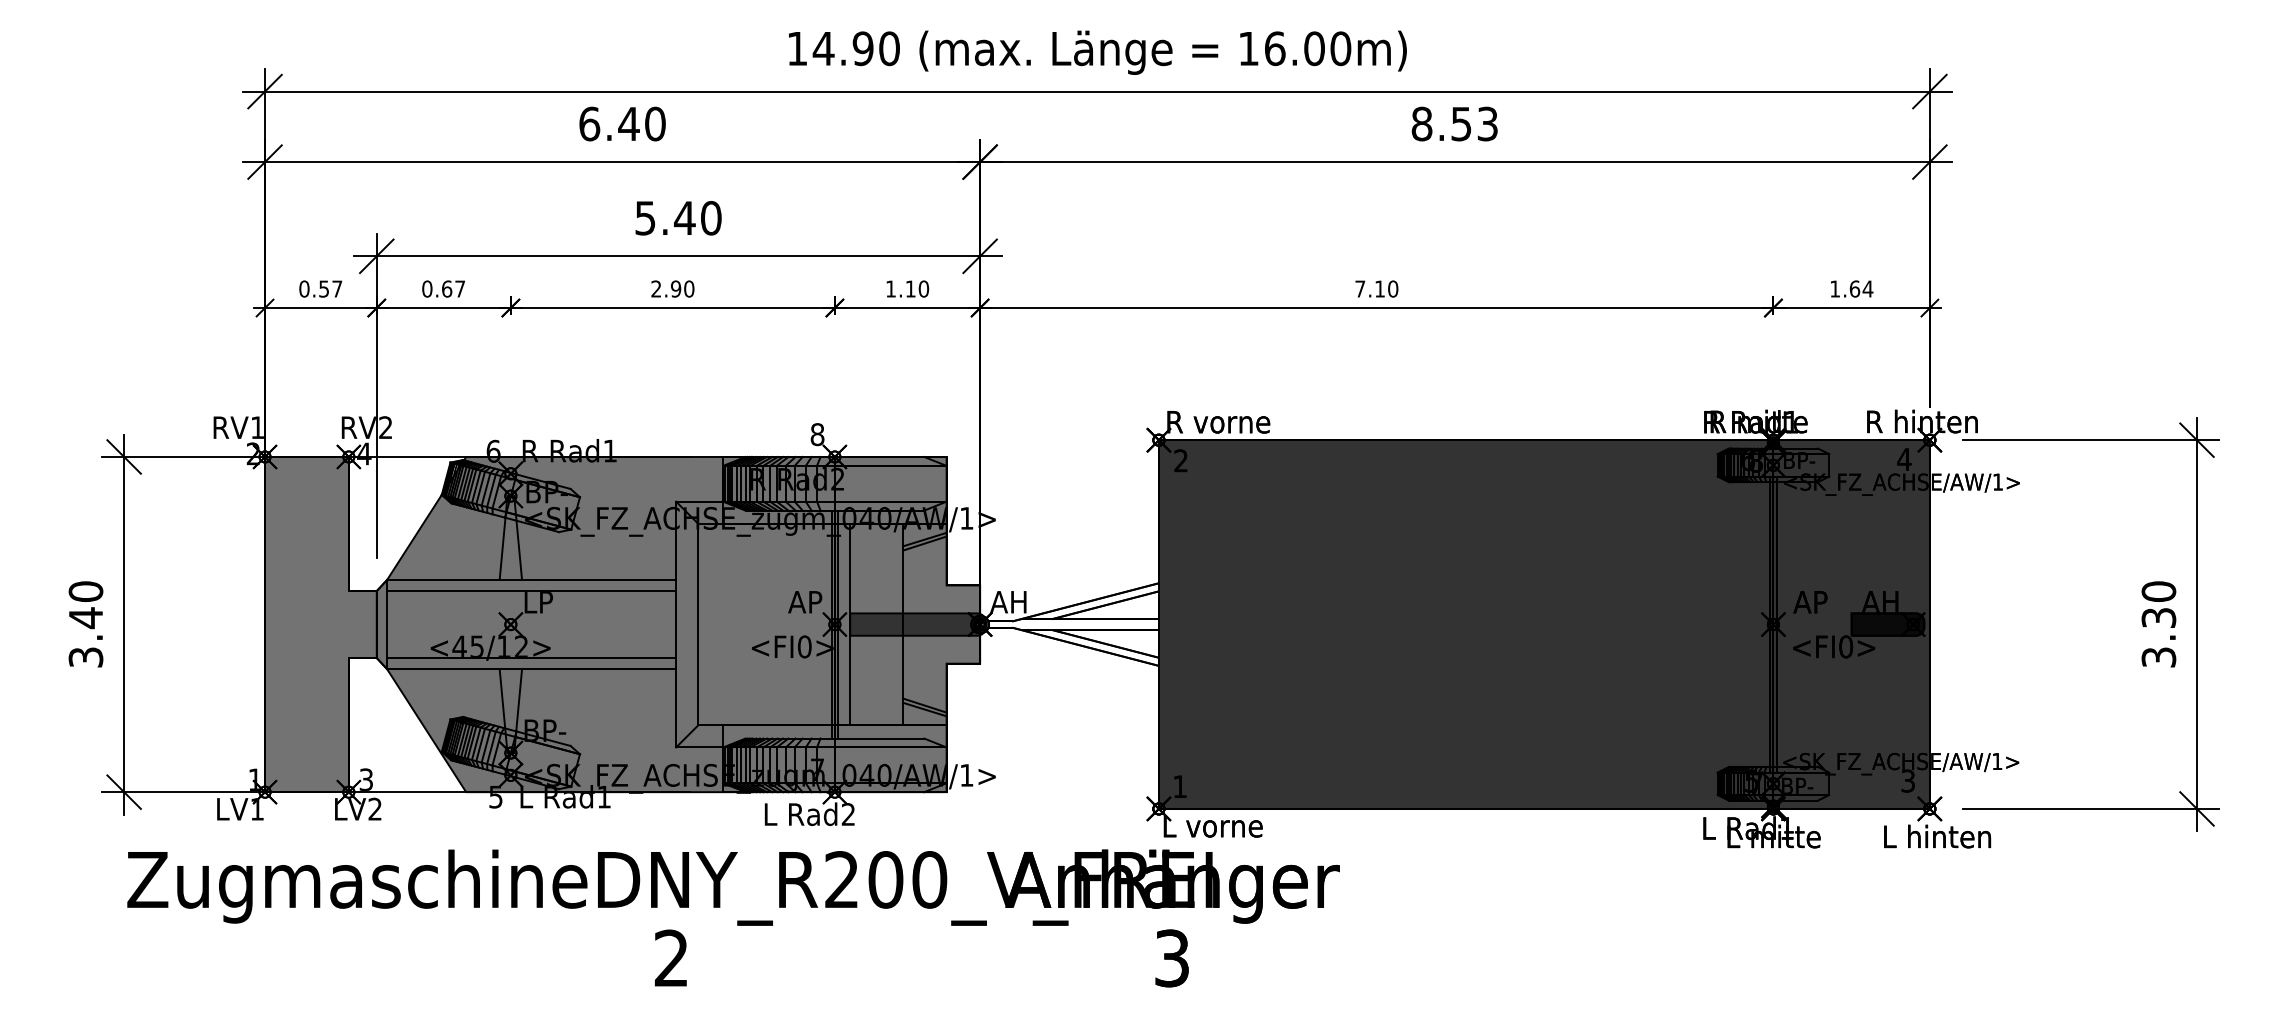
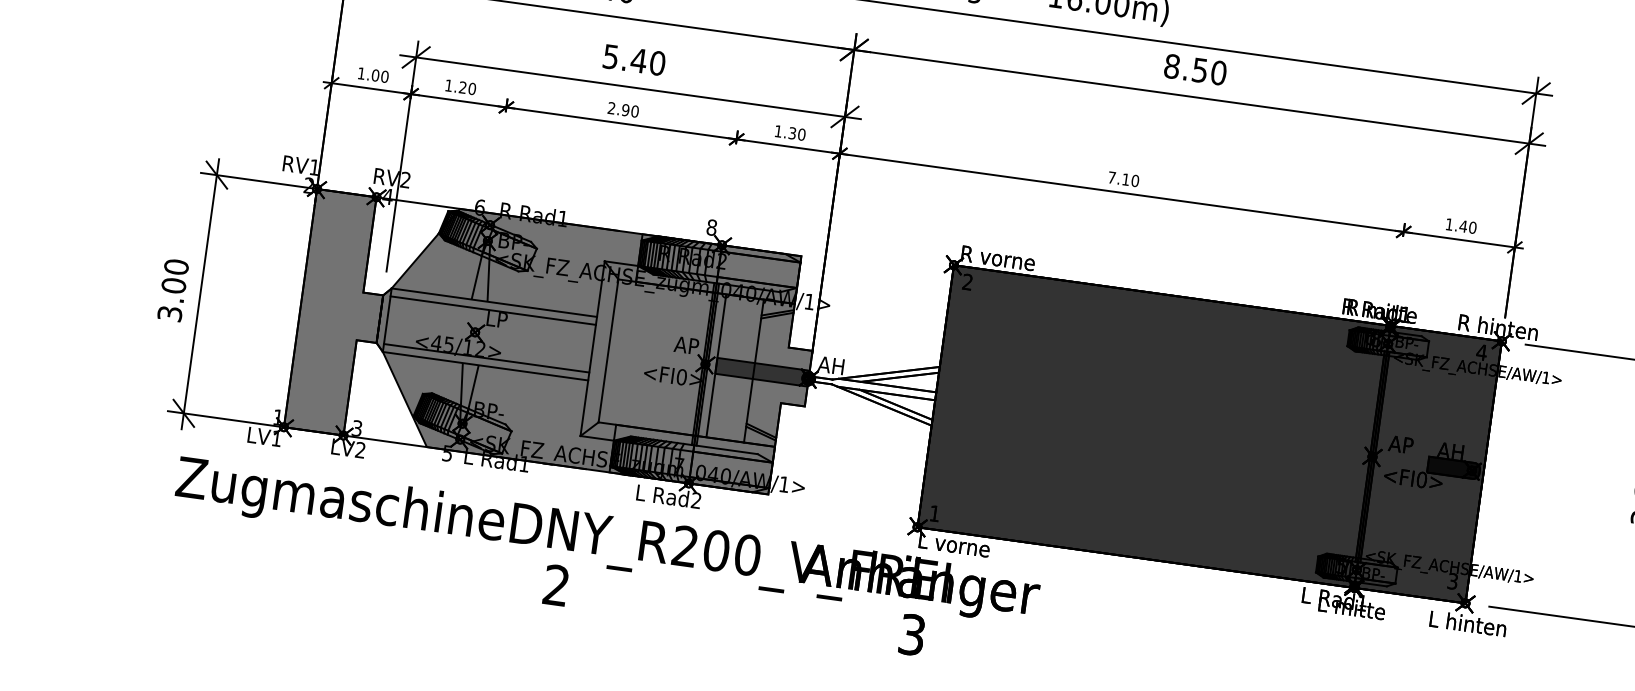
text: (1487, 123) -> (1218, 72), 8.53 -> 8.50
text: (320, 288) -> (373, 74), 0.57 -> 1.00
text: (443, 288) -> (460, 86), 0.67 -> 1.20
text: (910, 288) -> (792, 132), 1.10 -> 1.30
text: (1861, 288) -> (1468, 226), 1.64 -> 1.40
text: (85, 618) -> (173, 286), 3.40 -> 3.00

